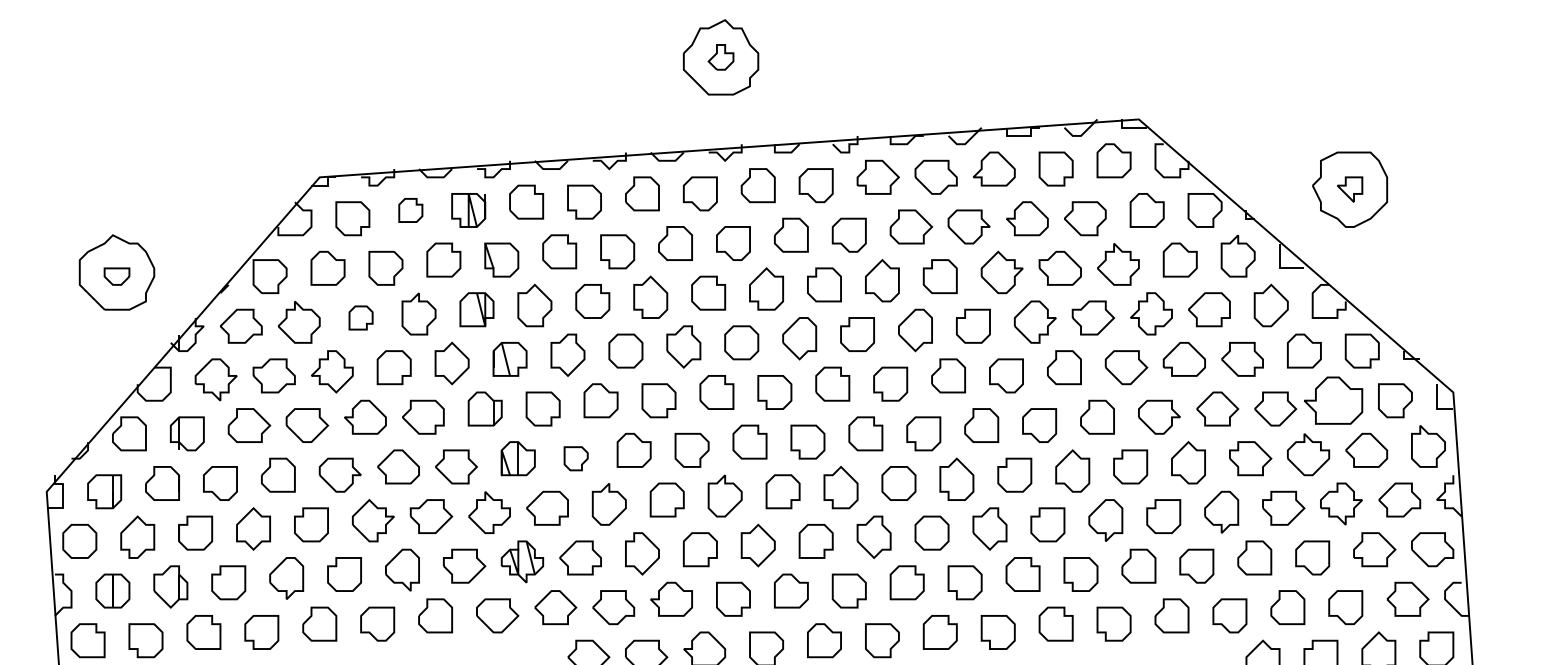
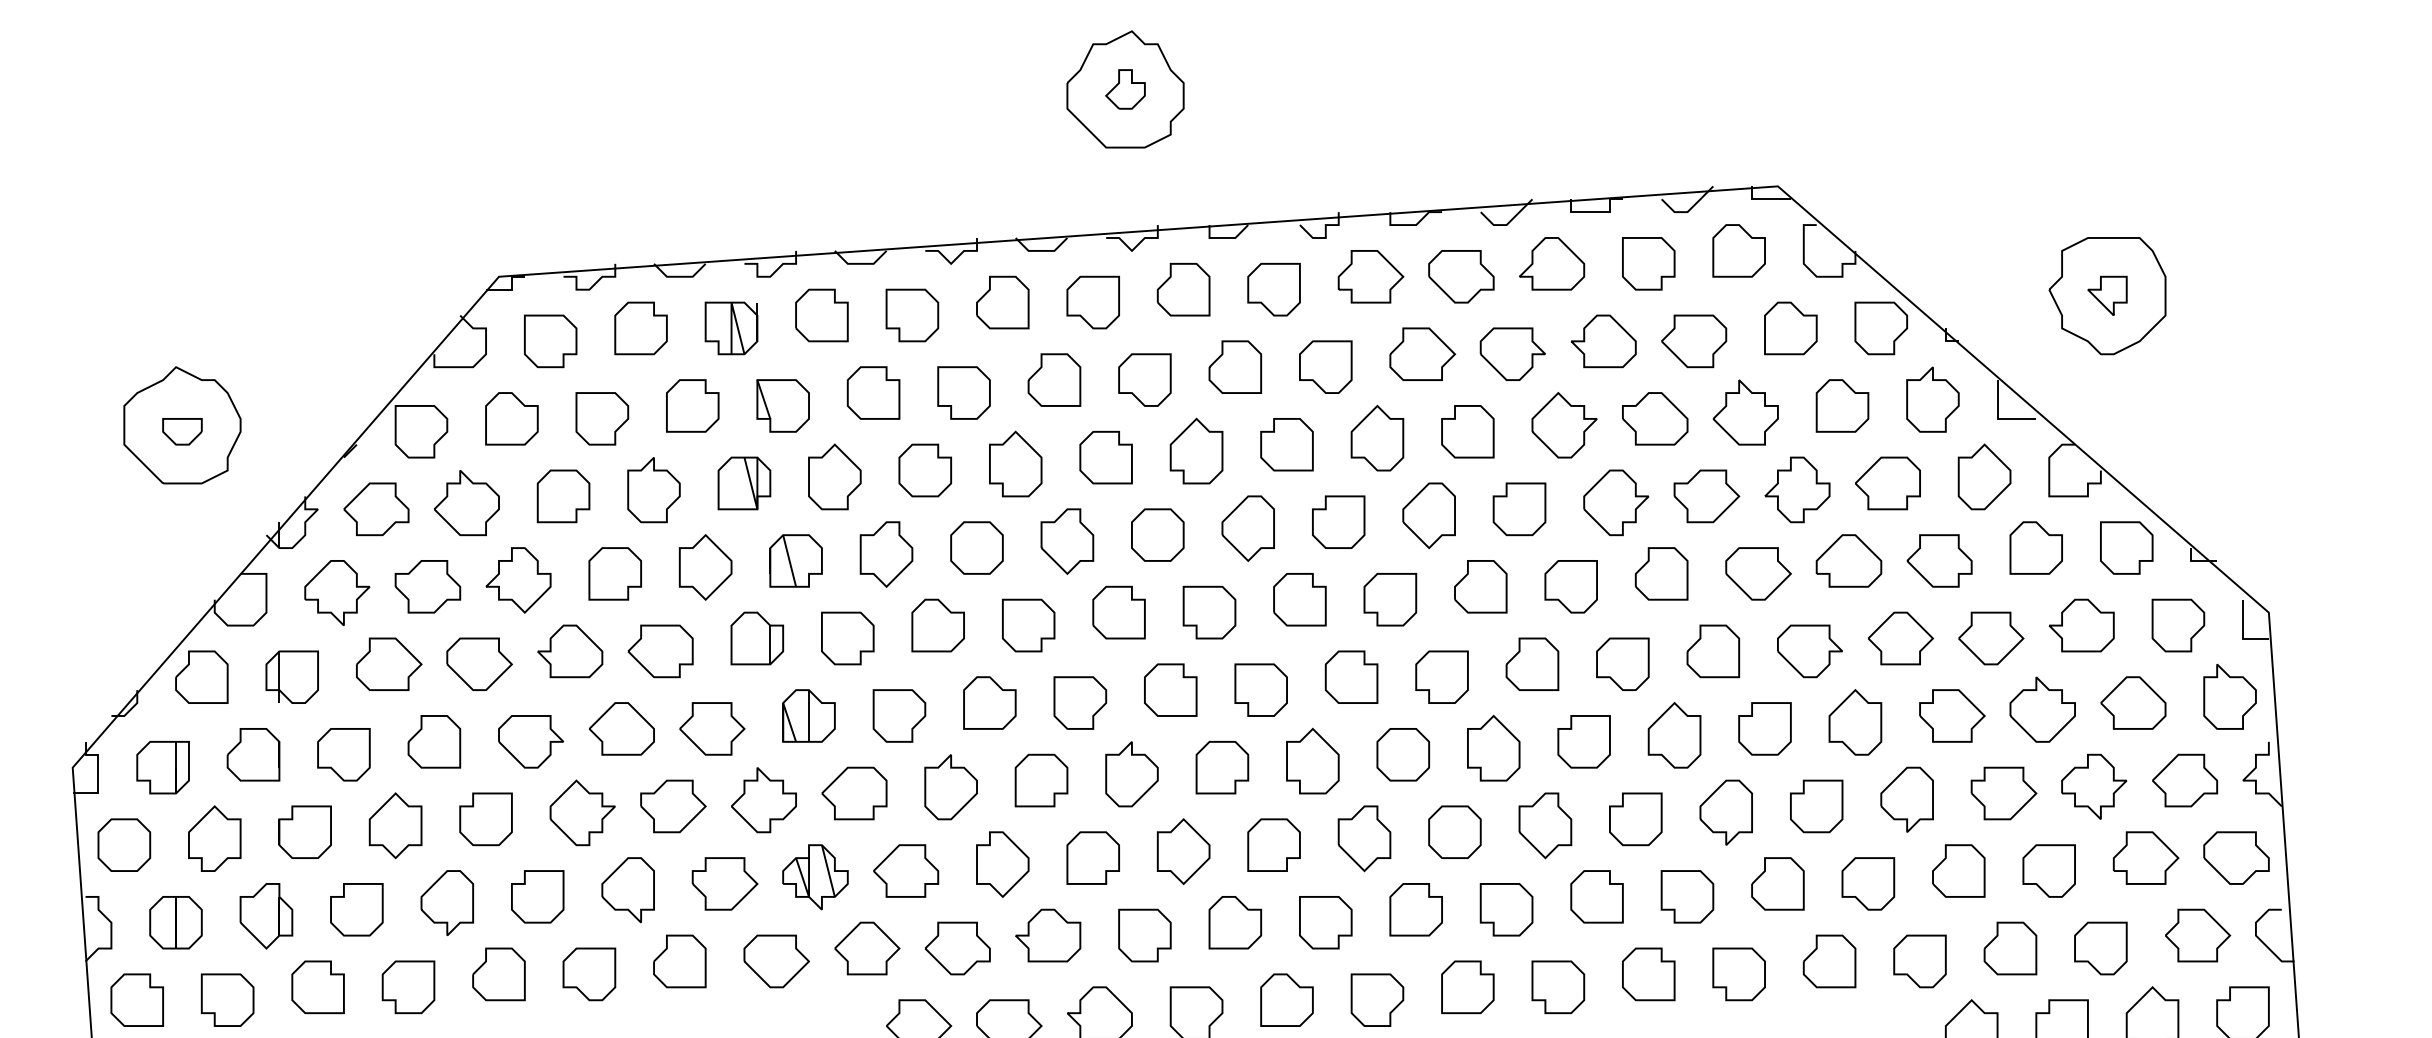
part: (410, 210) -> (640, 328), size x1.43
part: (360, 317) -> (562, 495), size x1.43
part: (1333, 400) -> (2081, 625), size x0.71
part: (575, 458) -> (898, 715), size x1.43

